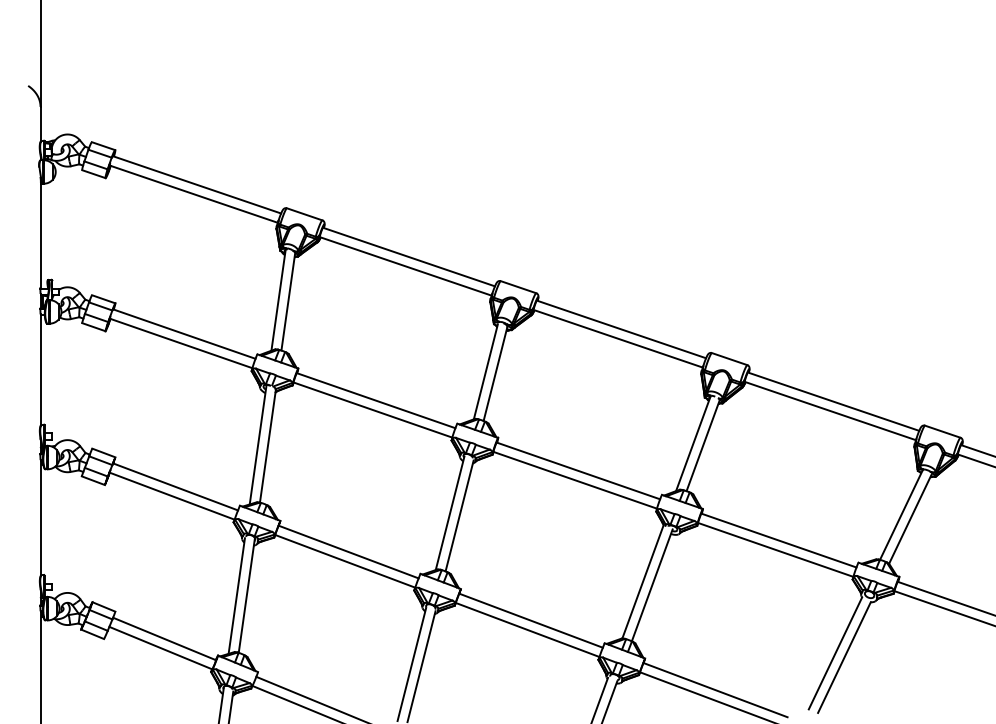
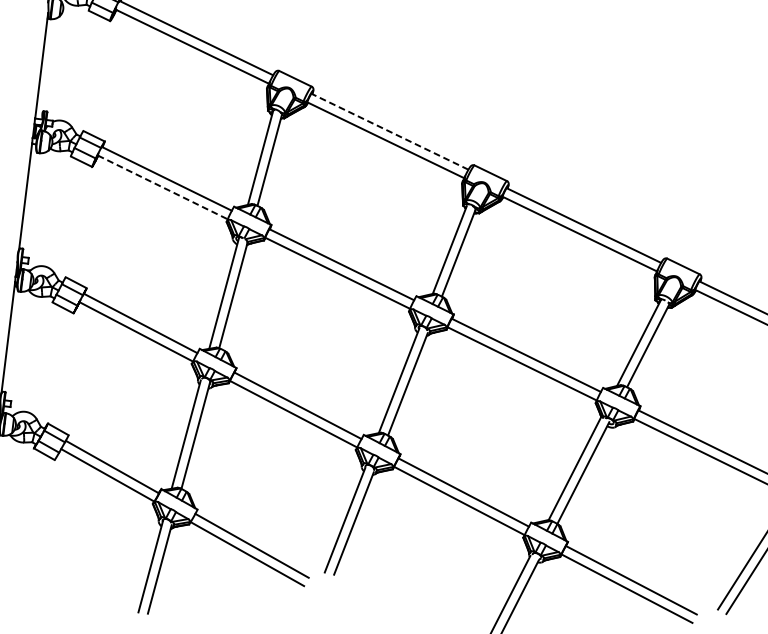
line: (409, 257) -> (390, 132), solid -> dashed
line: (181, 343) -> (163, 187), solid -> dashed

